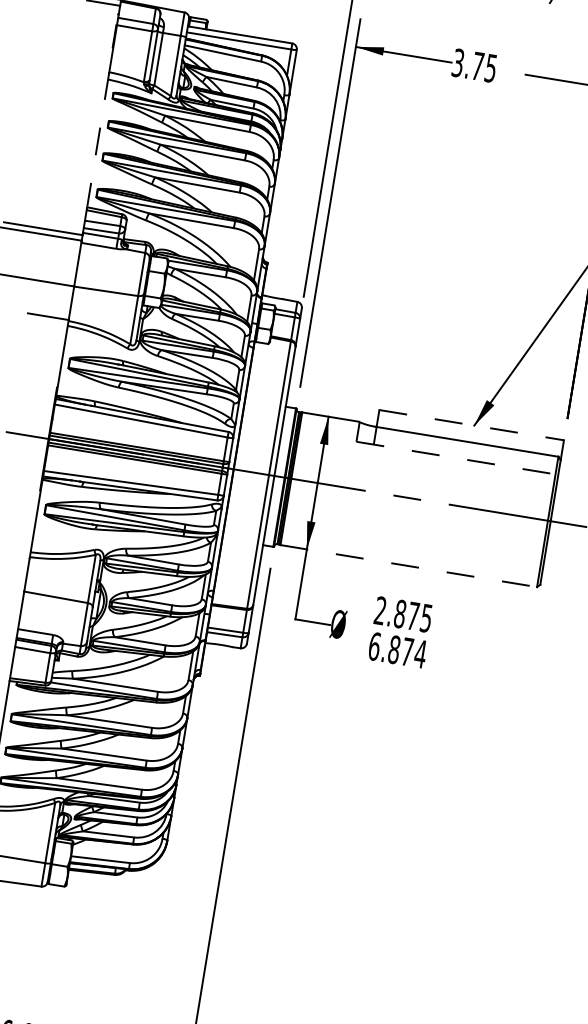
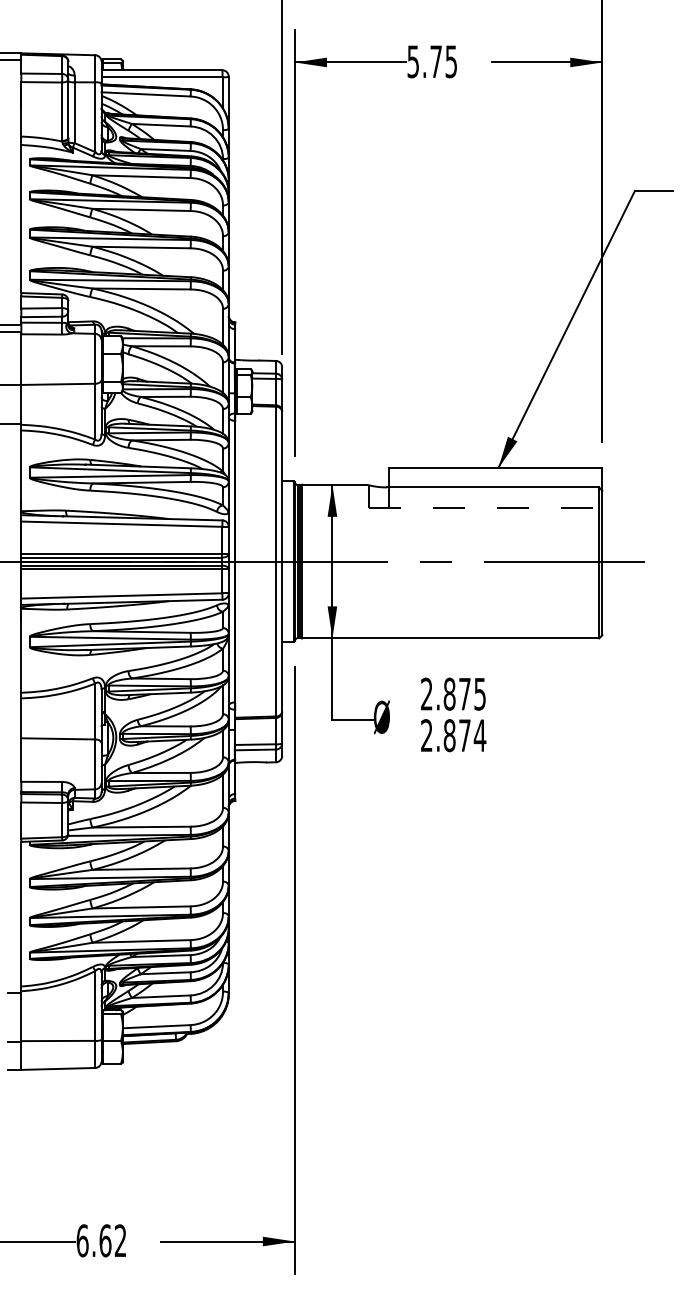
text: (458, 62) -> (413, 61), 3.75 -> 5.75
line: (98, 139) -> (21, 214), dashed -> solid
line: (471, 424) -> (495, 467), dashed -> solid
line: (408, 566) -> (450, 638), dashed -> solid
text: (374, 646) -> (426, 735), 6.874 -> 2.874

